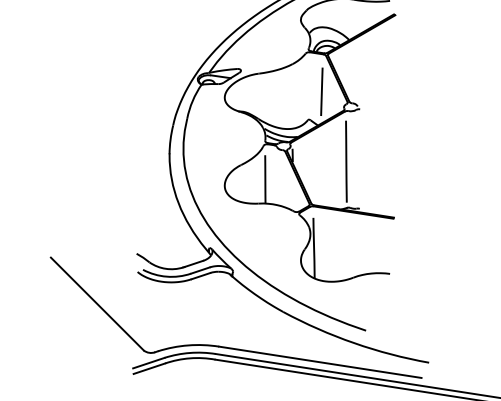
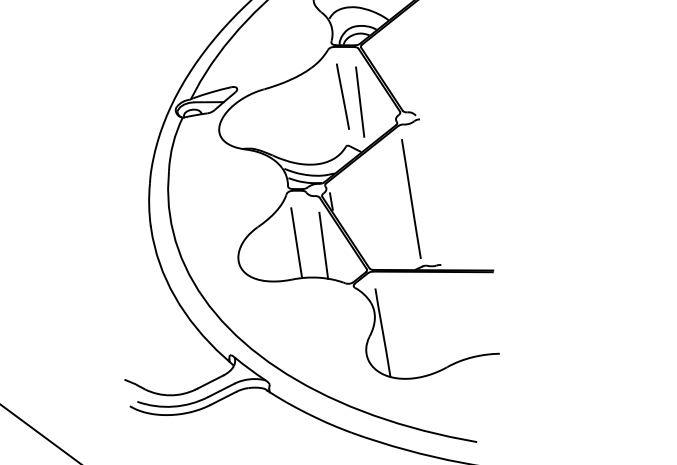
line: (310, 86) -> (342, 96), added
line: (282, 183) -> (322, 244), added

